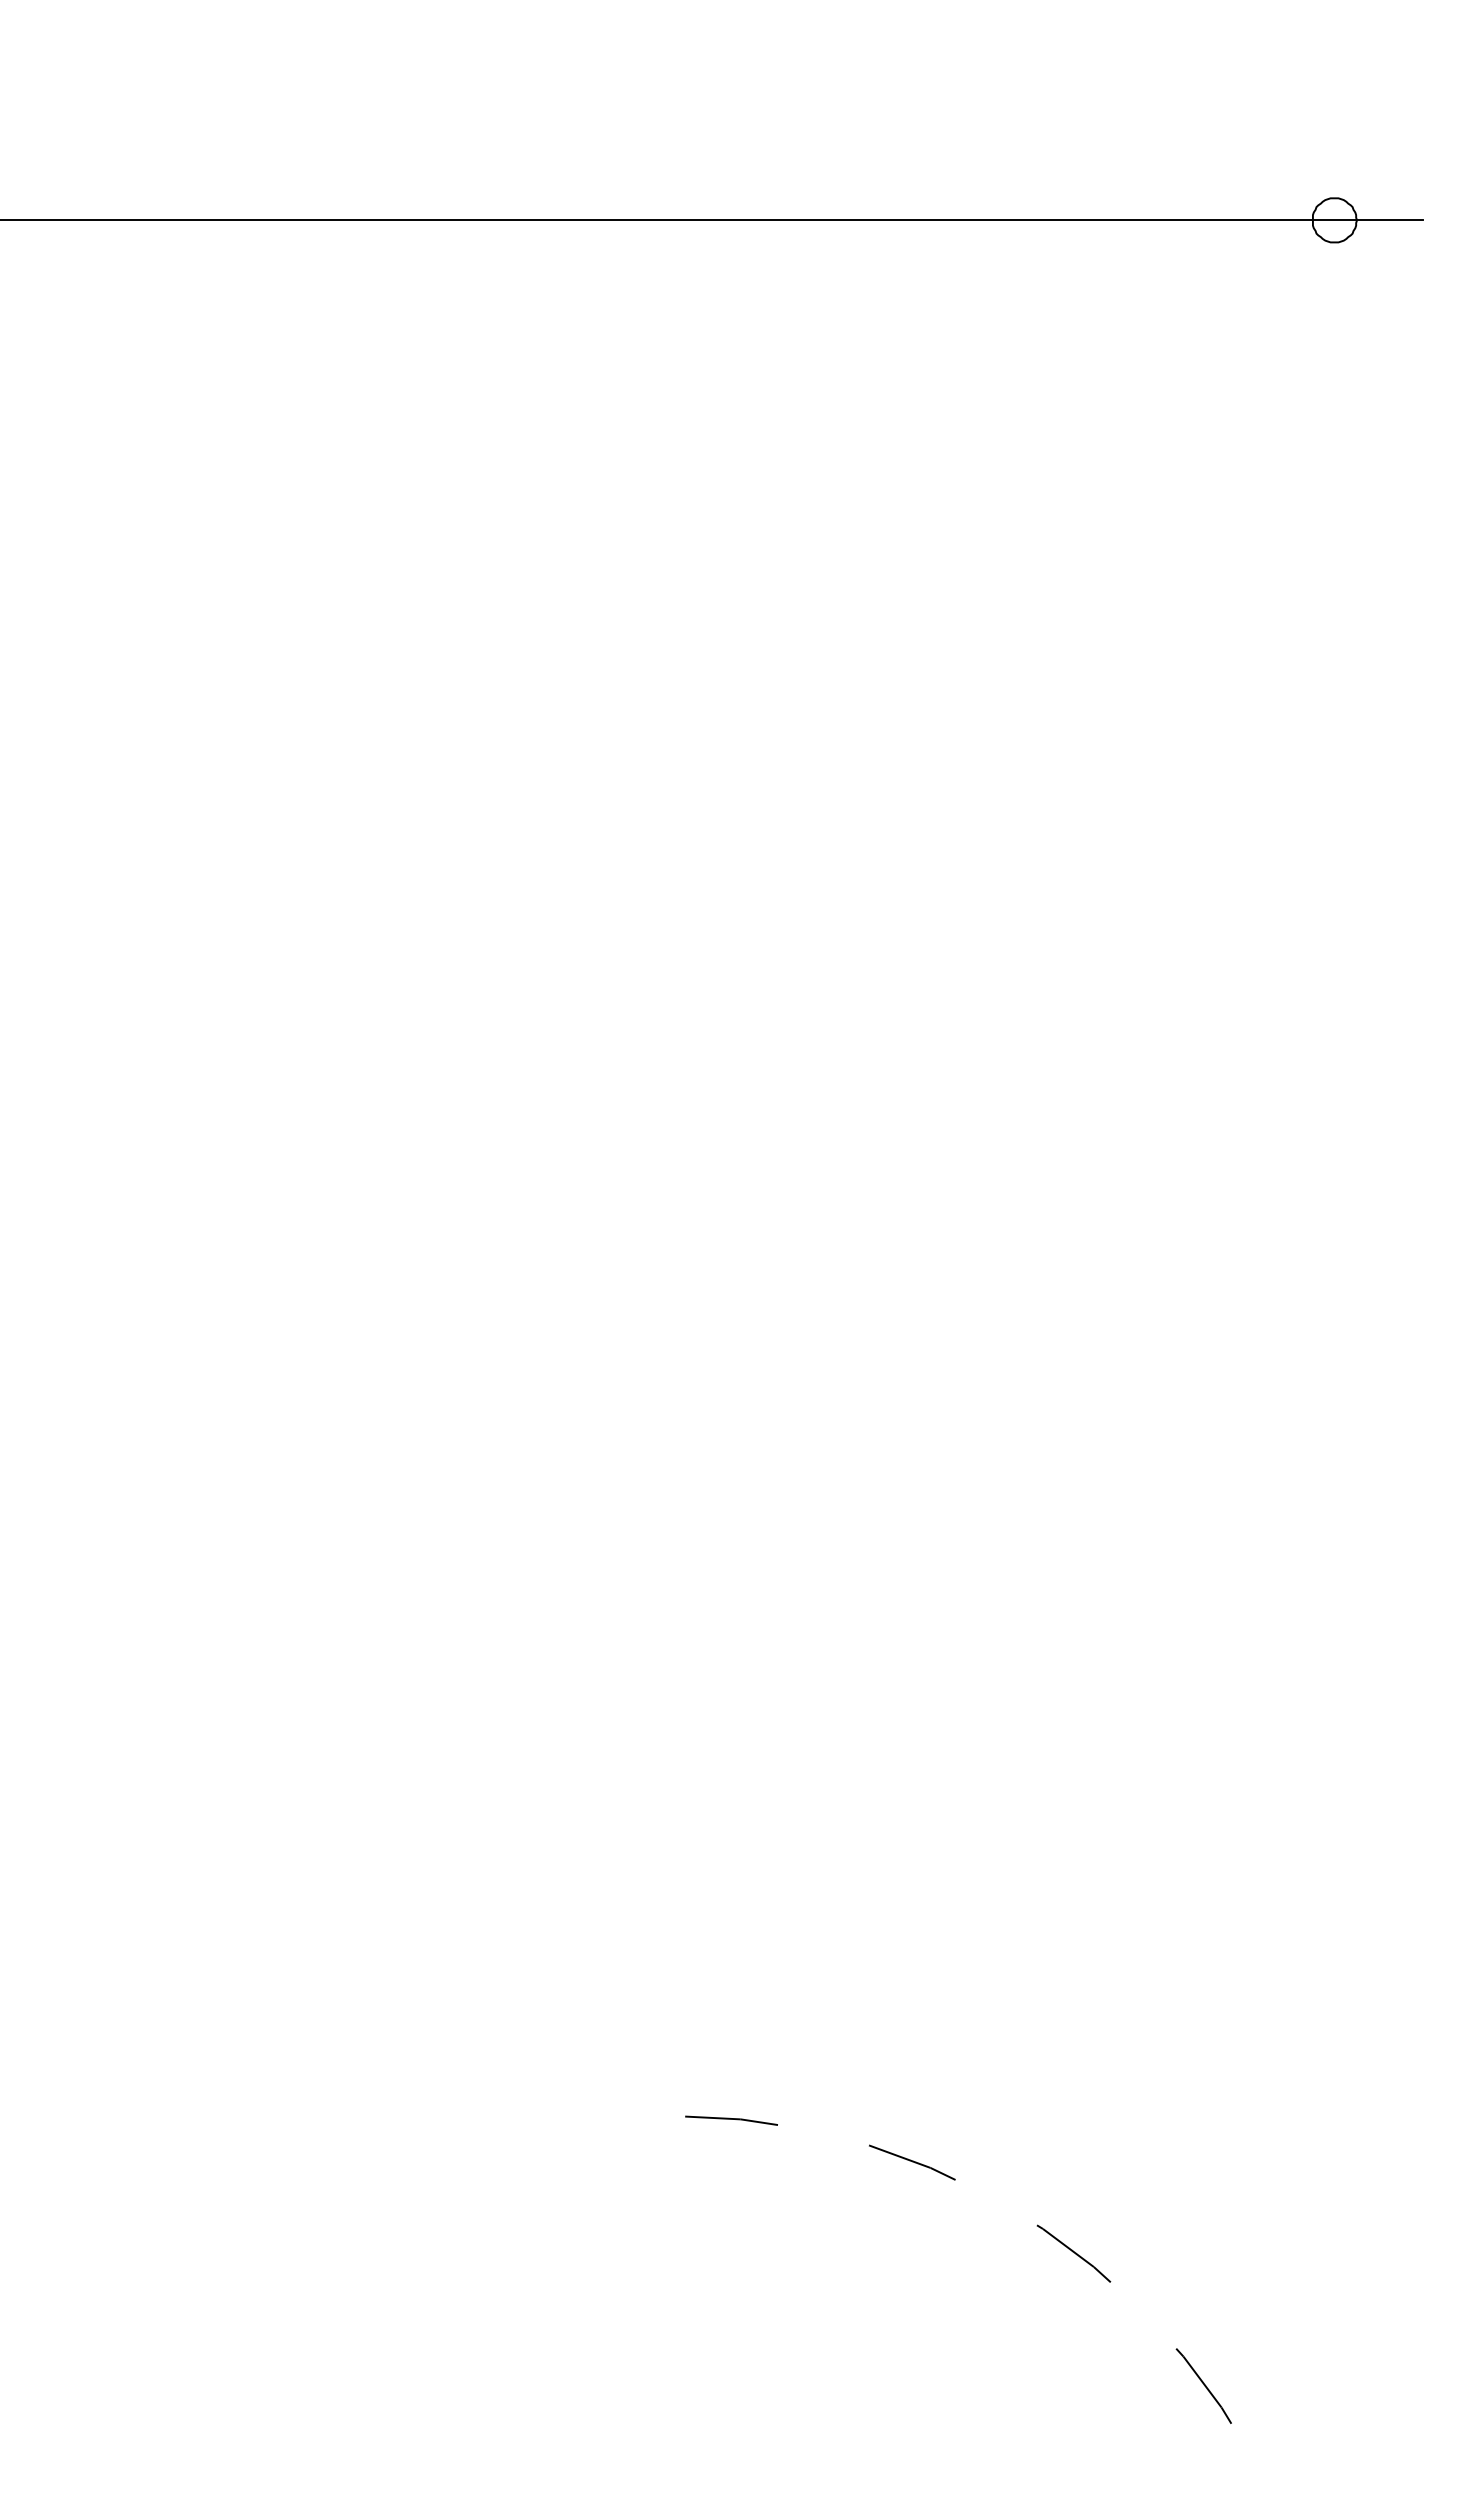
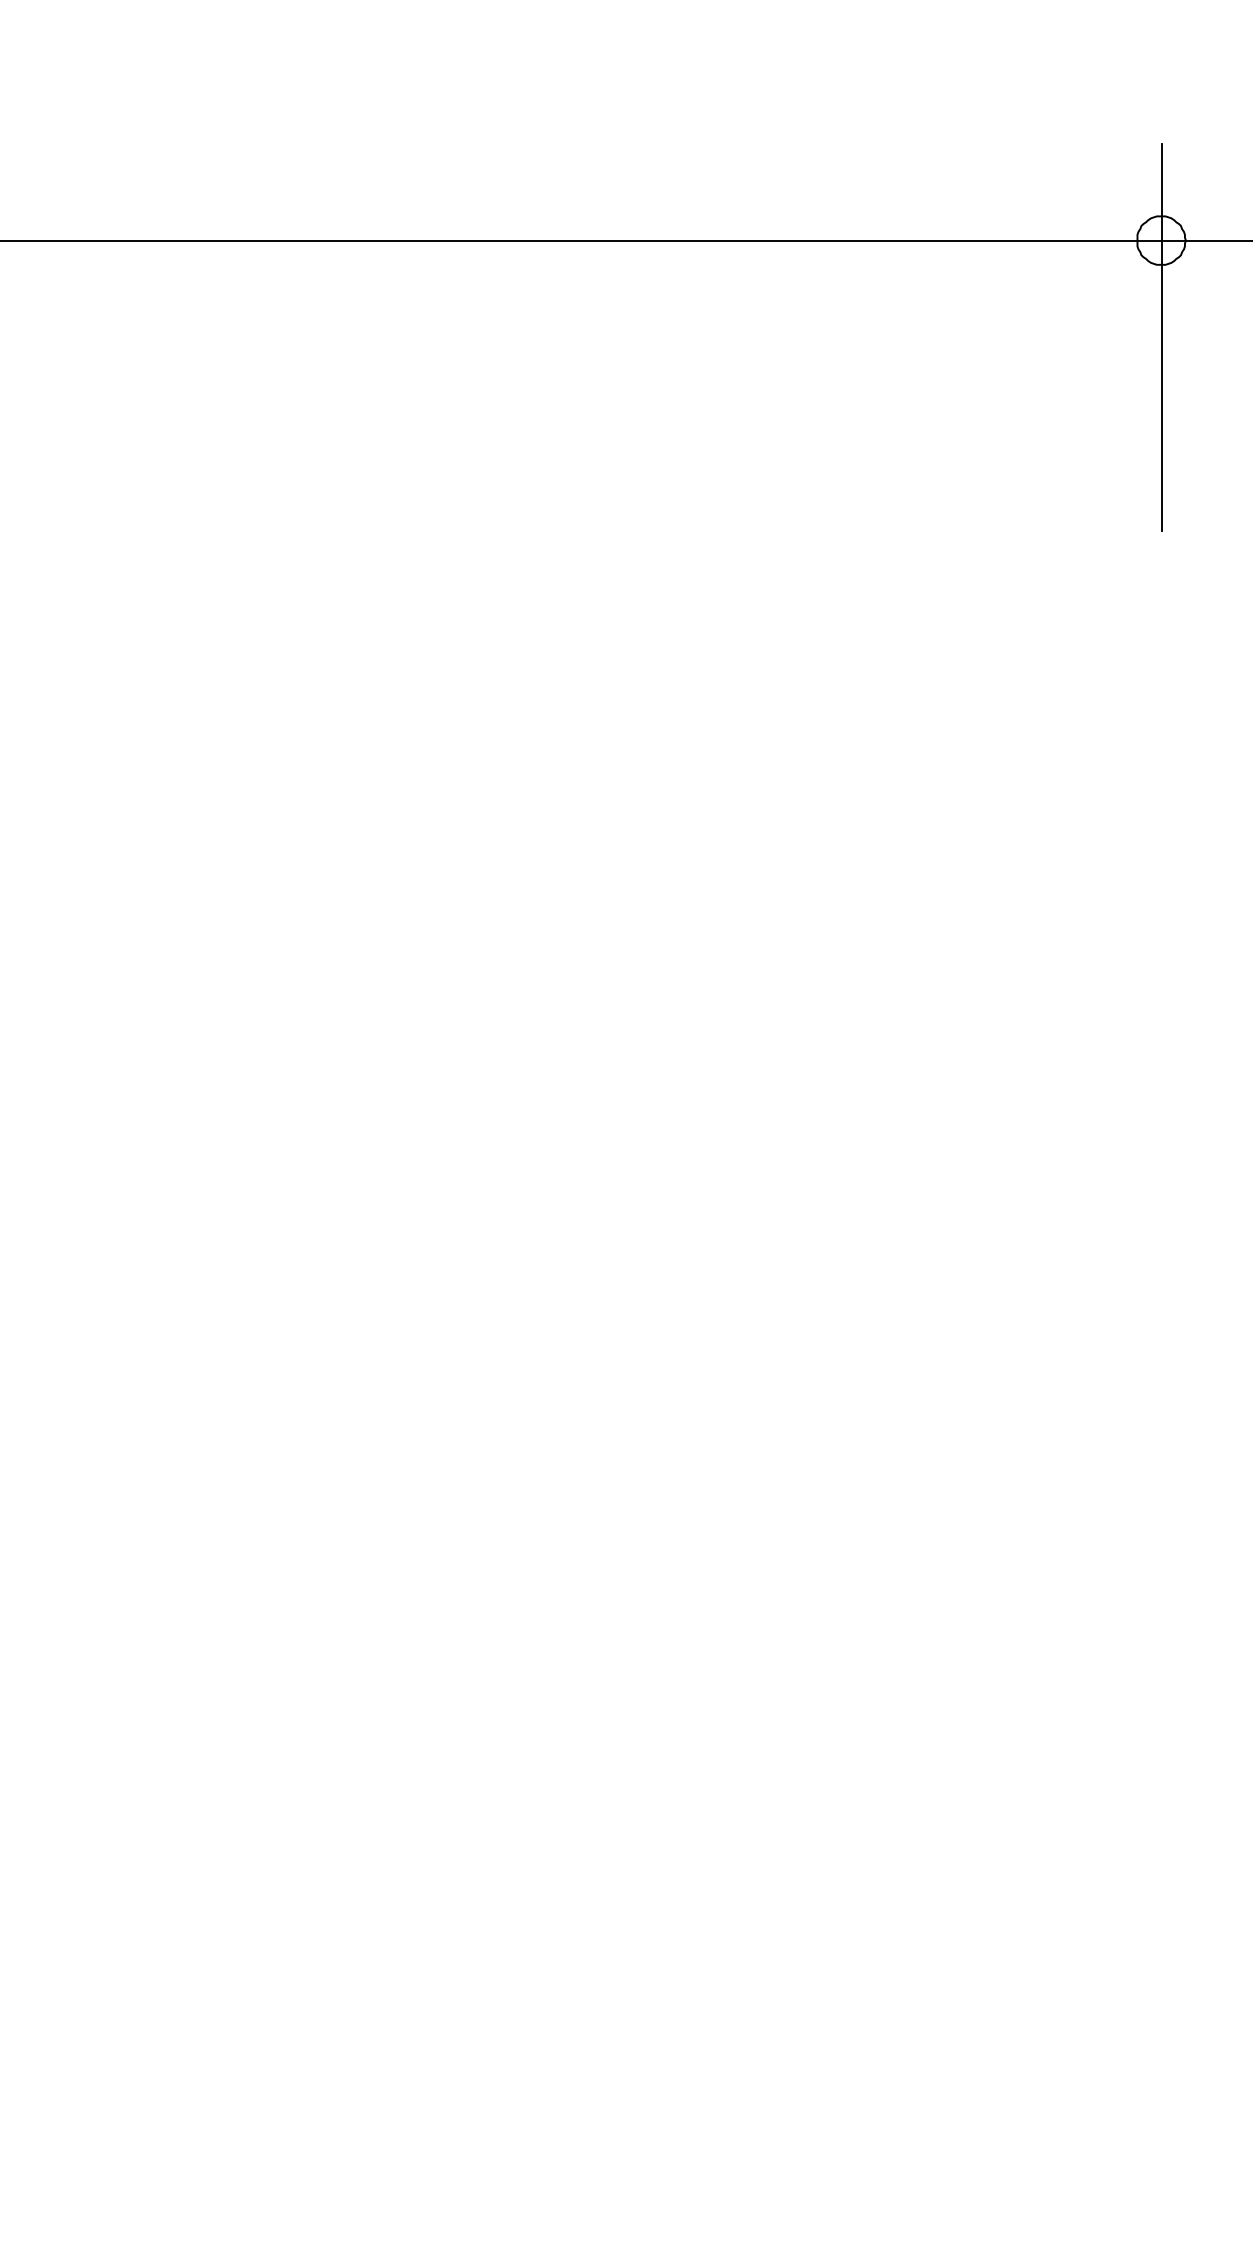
line: (1334, 308) -> (1161, 337), added

